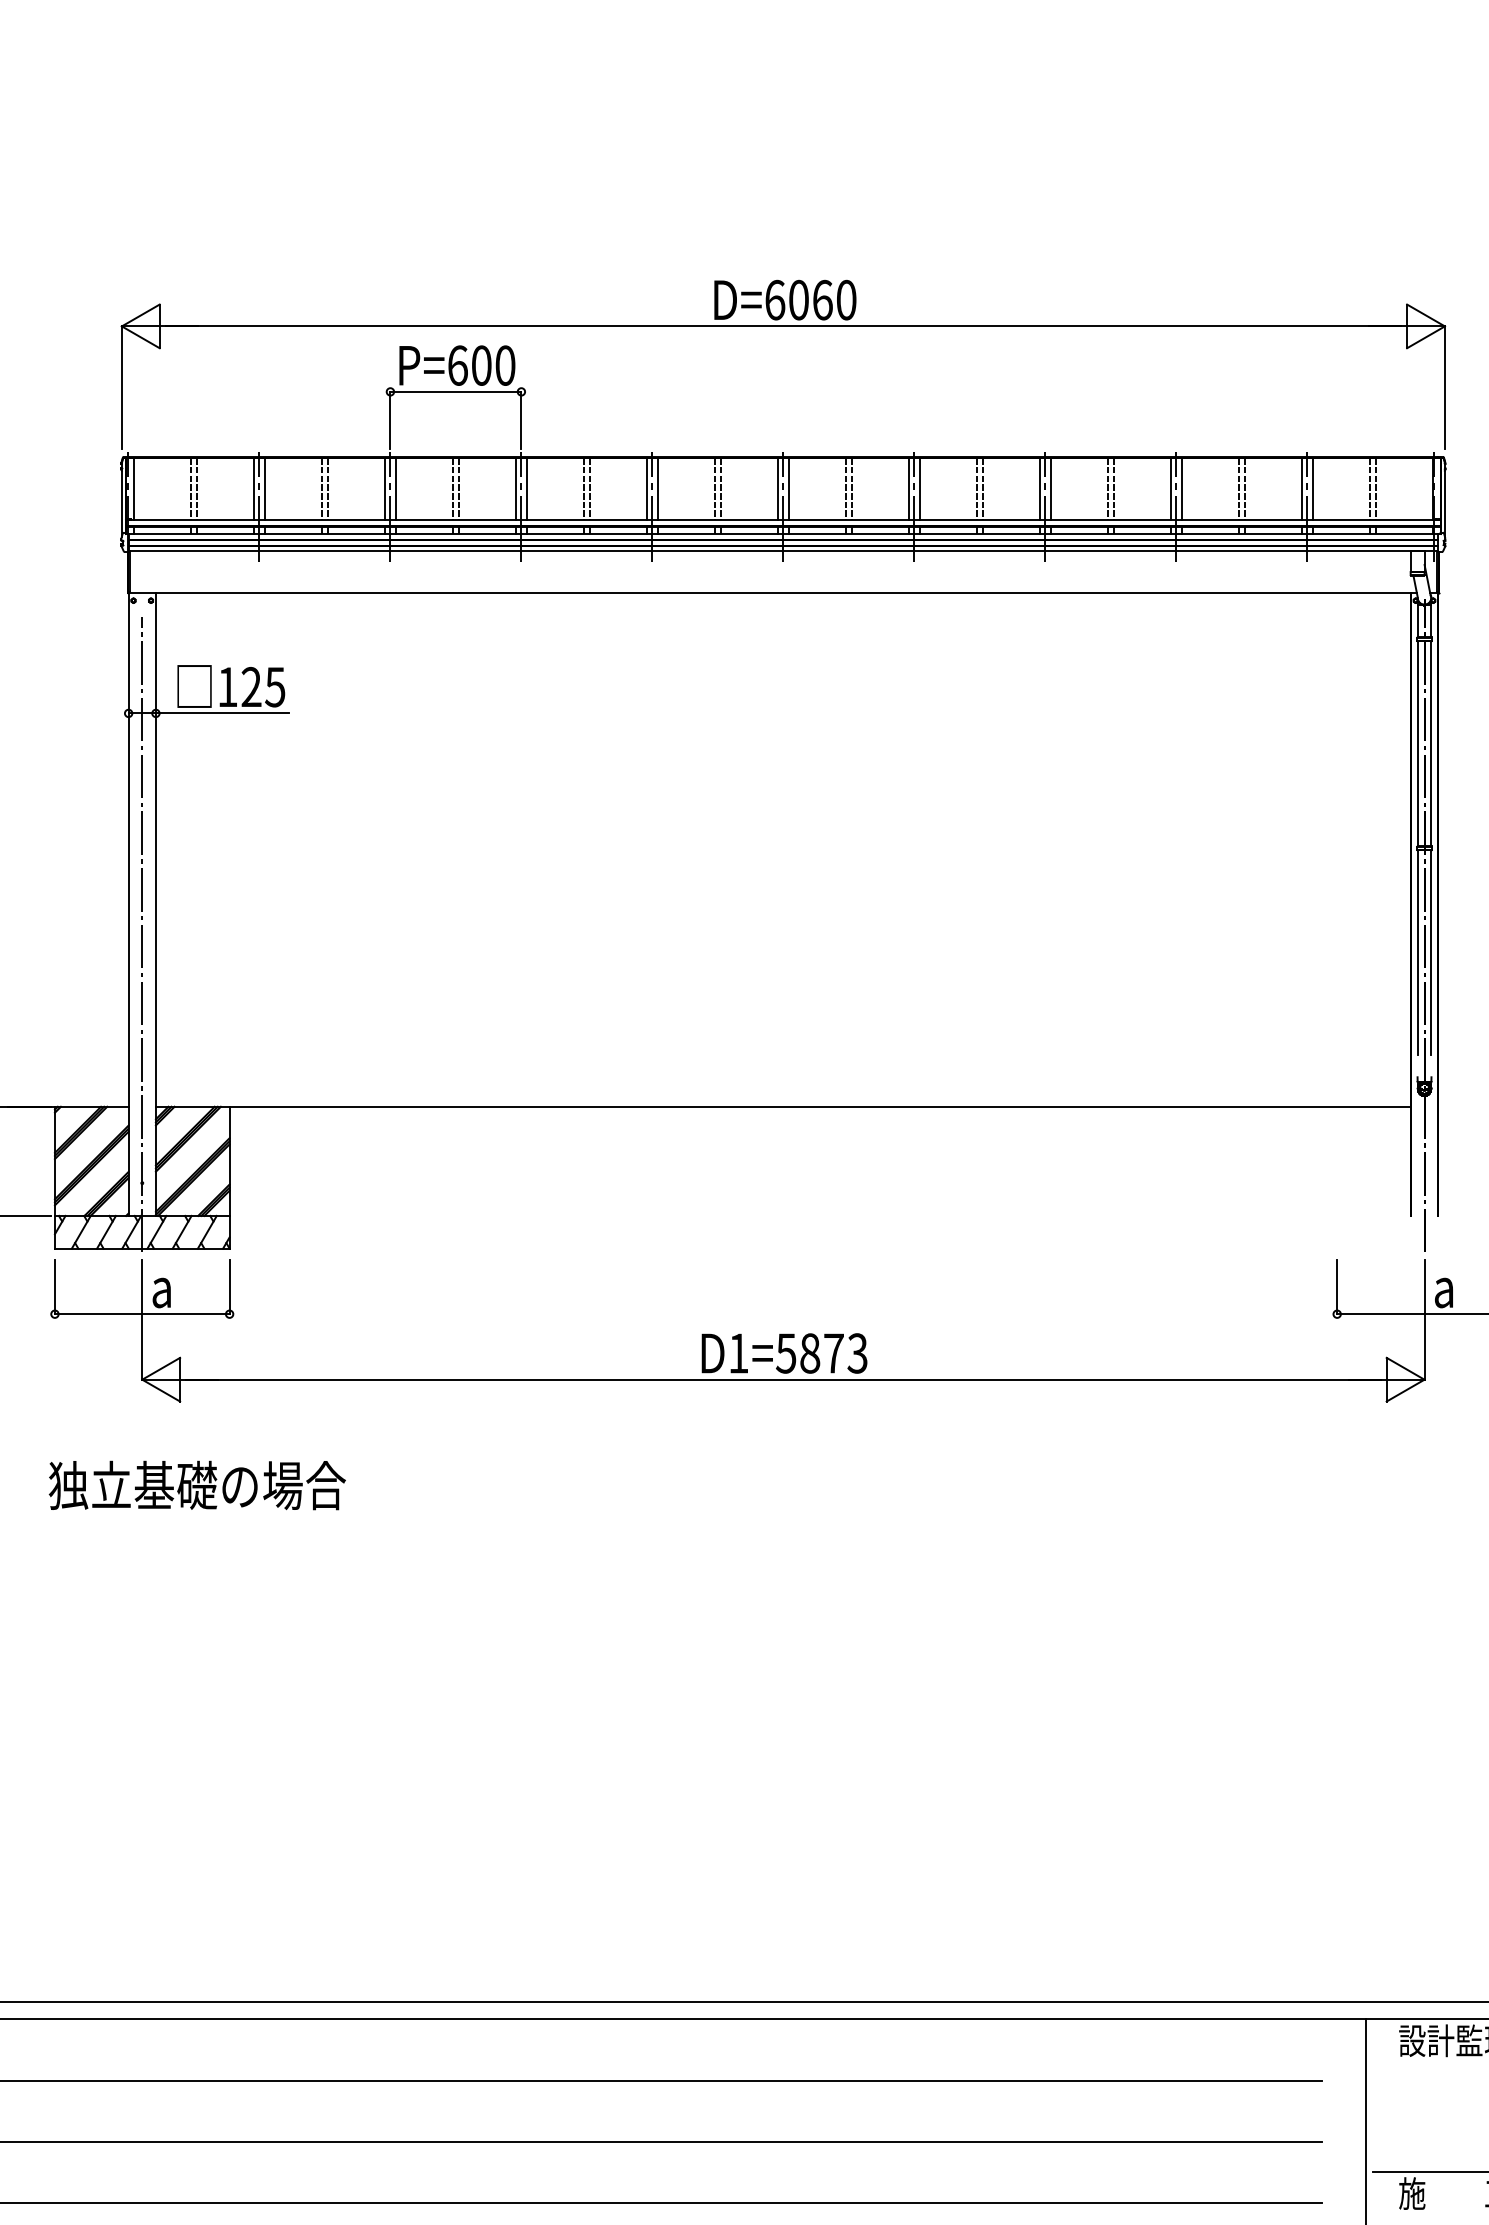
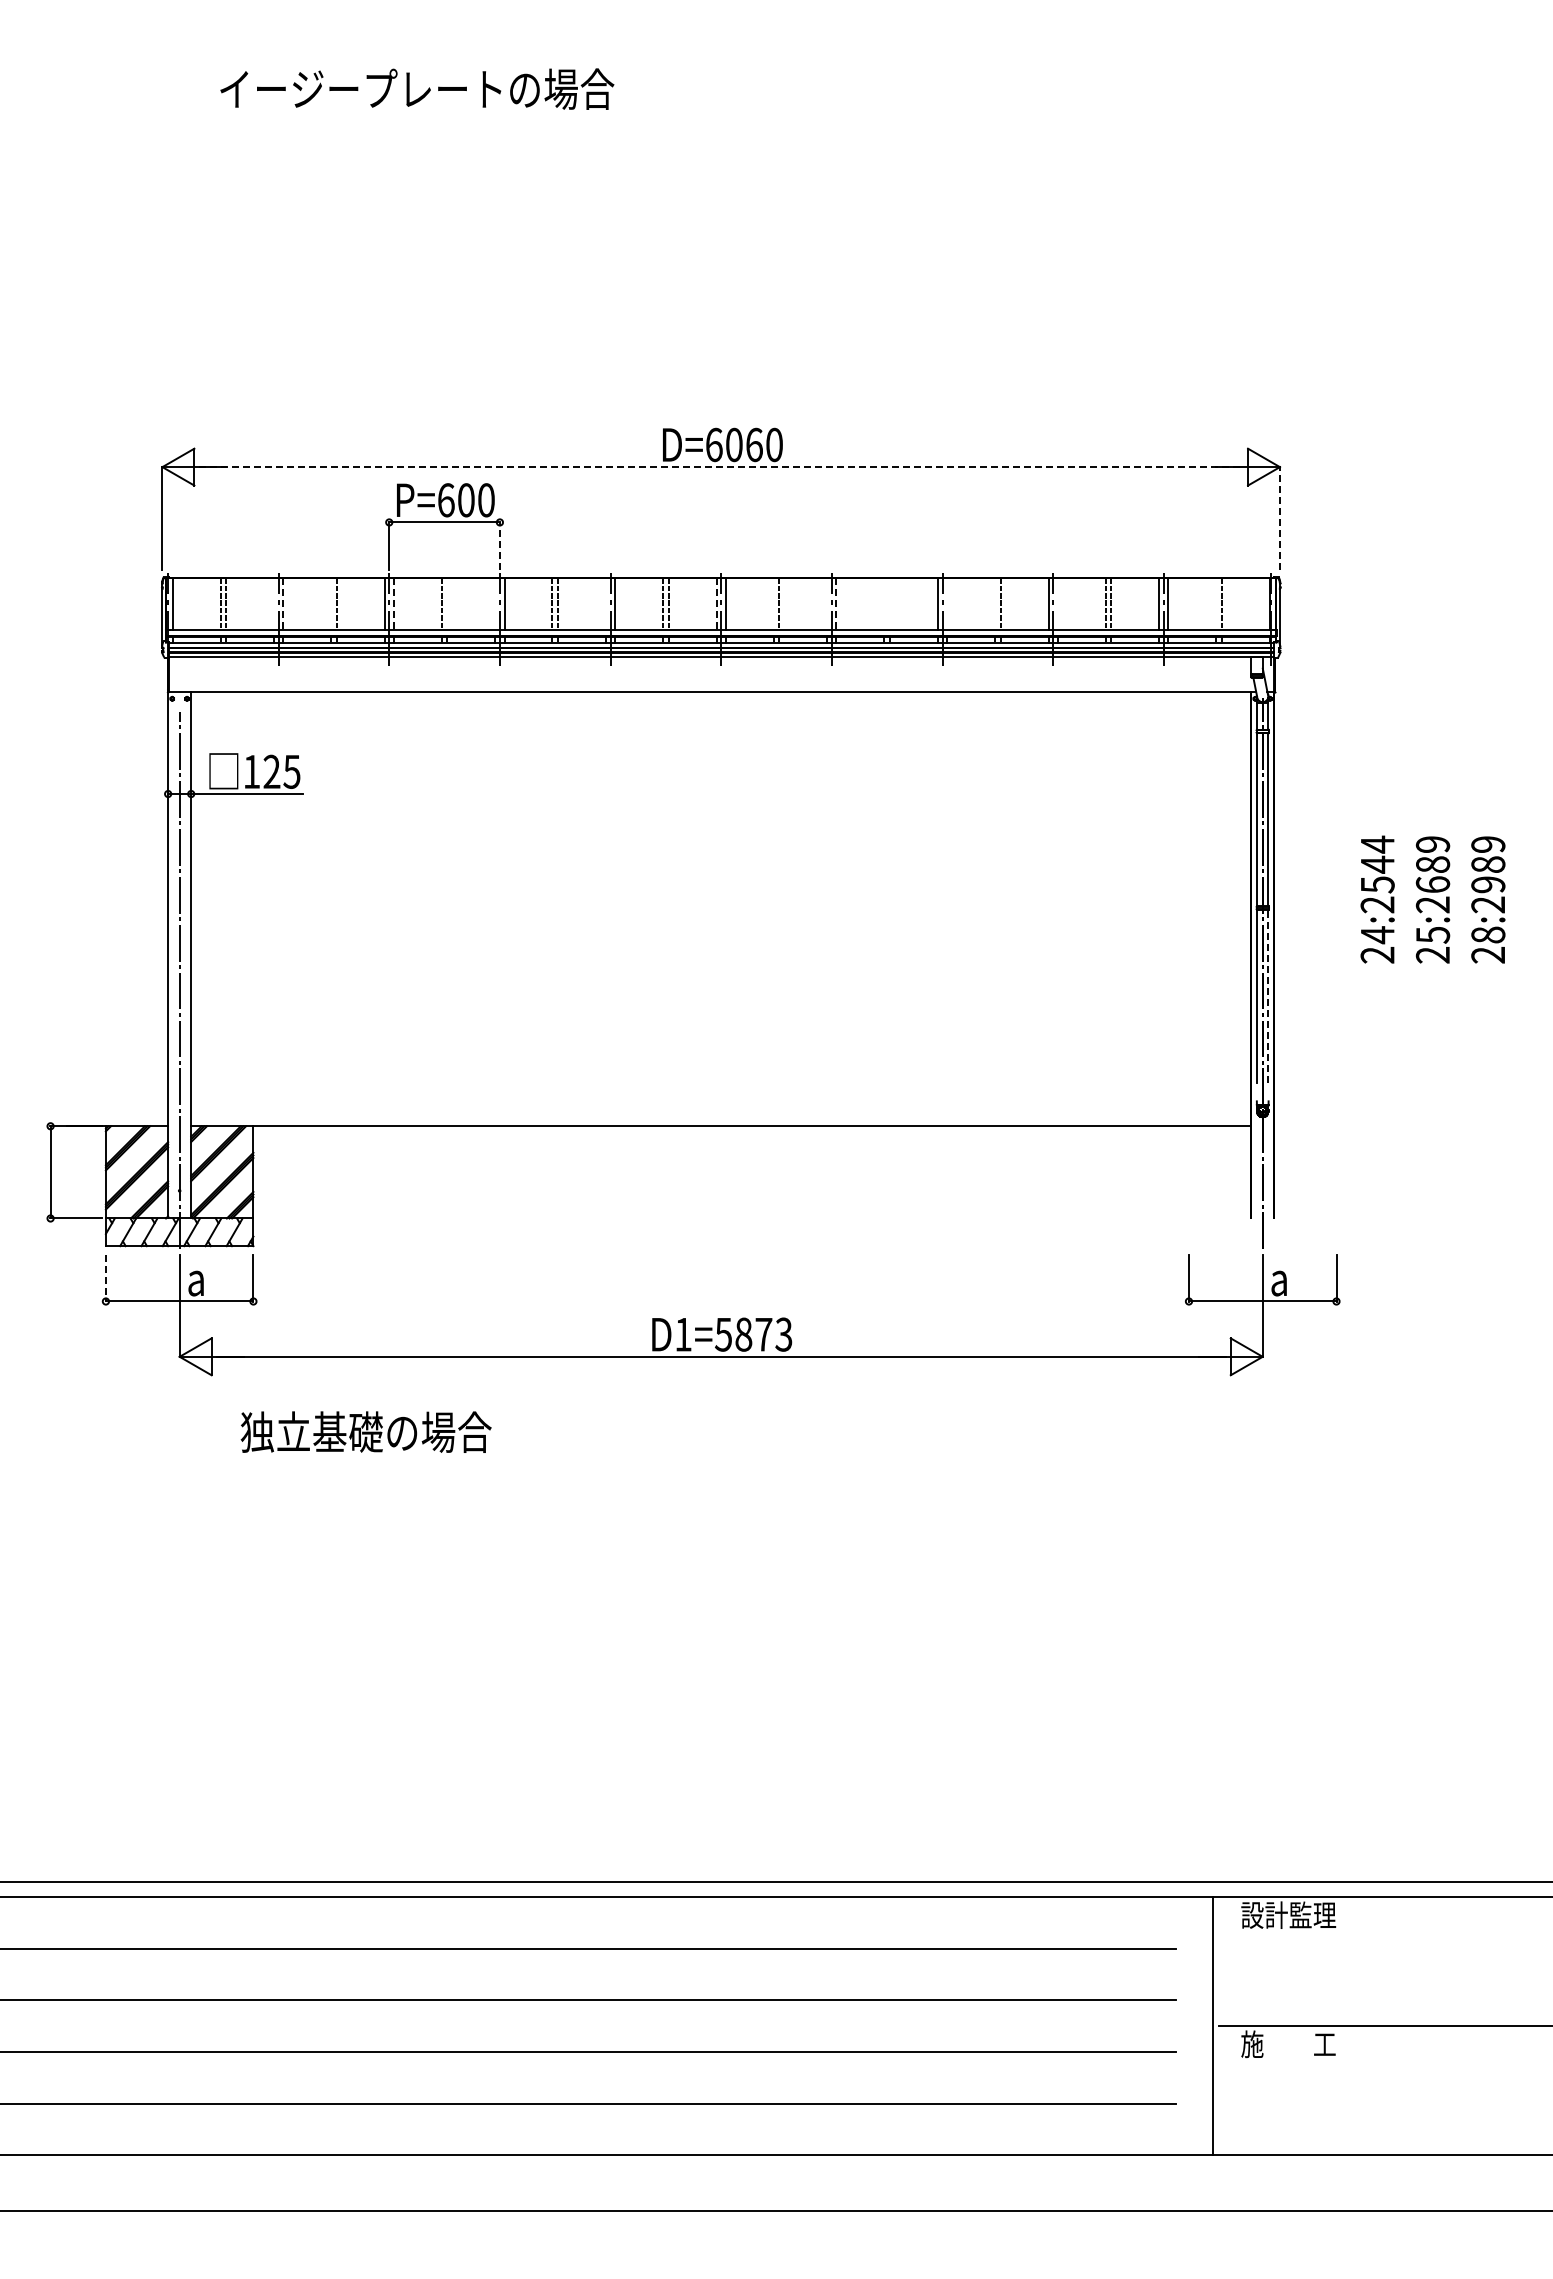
line: (783, 326) -> (721, 467), solid -> dashed
line: (1444, 387) -> (1279, 518), solid -> dashed
line: (520, 419) -> (499, 545), solid -> dashed
line: (254, 489) -> (274, 604), removed
line: (265, 489) -> (283, 604), solid -> dashed
line: (322, 489) -> (331, 604), removed
line: (395, 489) -> (393, 604), solid -> dashed
line: (459, 489) -> (447, 604), removed
line: (516, 489) -> (495, 604), removed
line: (646, 489) -> (605, 604), removed
line: (777, 489) -> (716, 604), solid -> dashed
line: (845, 489) -> (773, 604), removed
line: (909, 489) -> (827, 604), removed
line: (919, 489) -> (836, 604), solid -> dashed
line: (976, 489) -> (884, 604), removed
line: (982, 489) -> (889, 604), removed
line: (1051, 489) -> (947, 604), removed
line: (1108, 489) -> (995, 604), removed
line: (1181, 489) -> (1057, 604), removed
line: (1369, 489) -> (1216, 604), removed
line: (1431, 953) -> (1268, 996), solid -> dashed
line: (54, 1288) -> (105, 1279), solid -> dashed
text: (196, 1484) -> (365, 1431), moved

